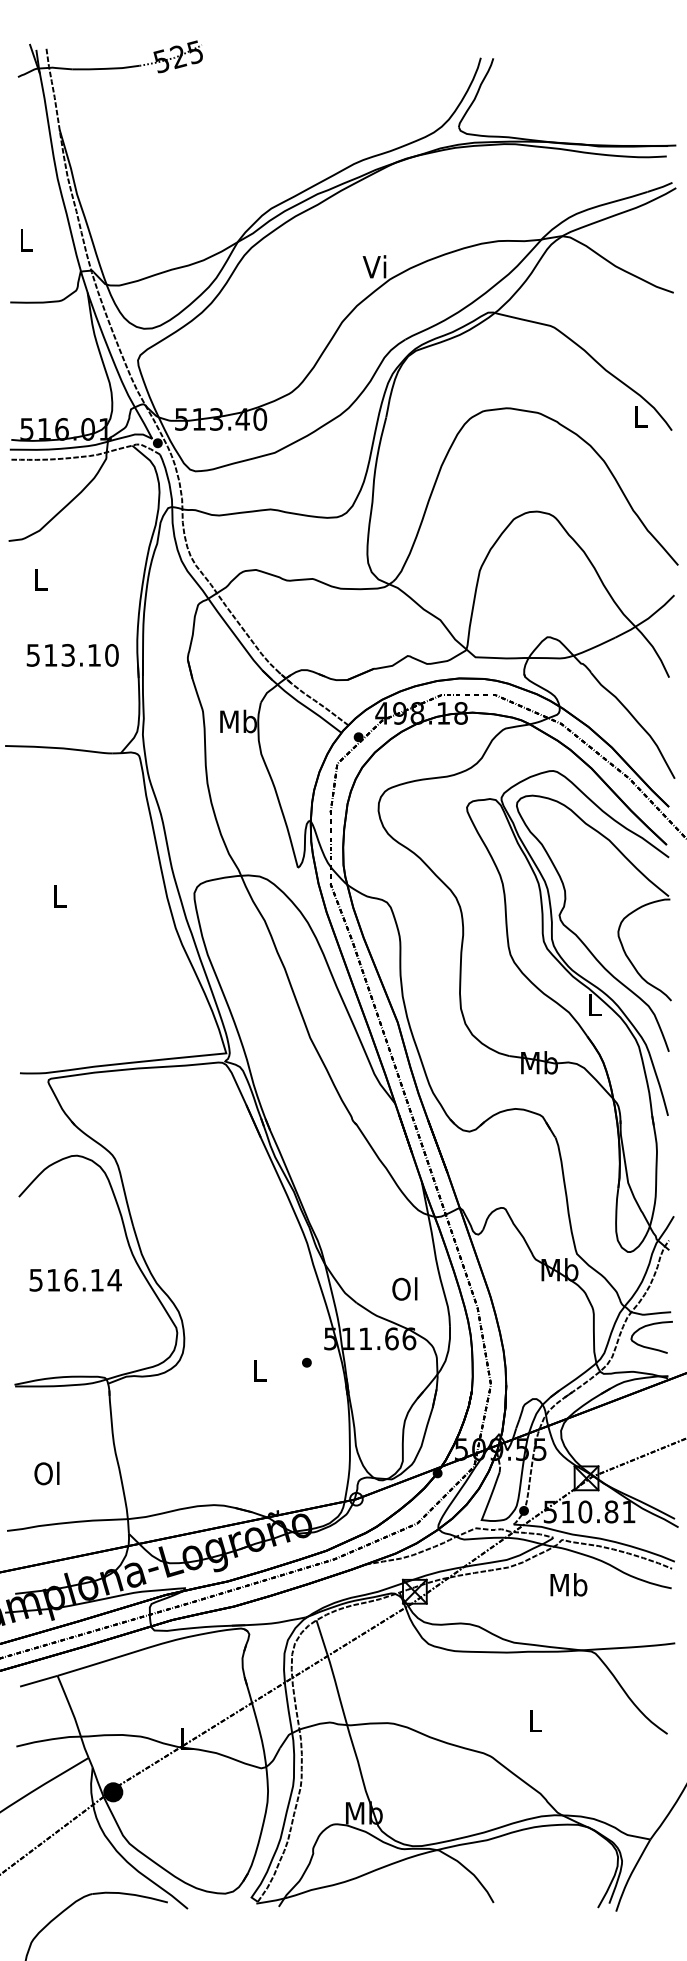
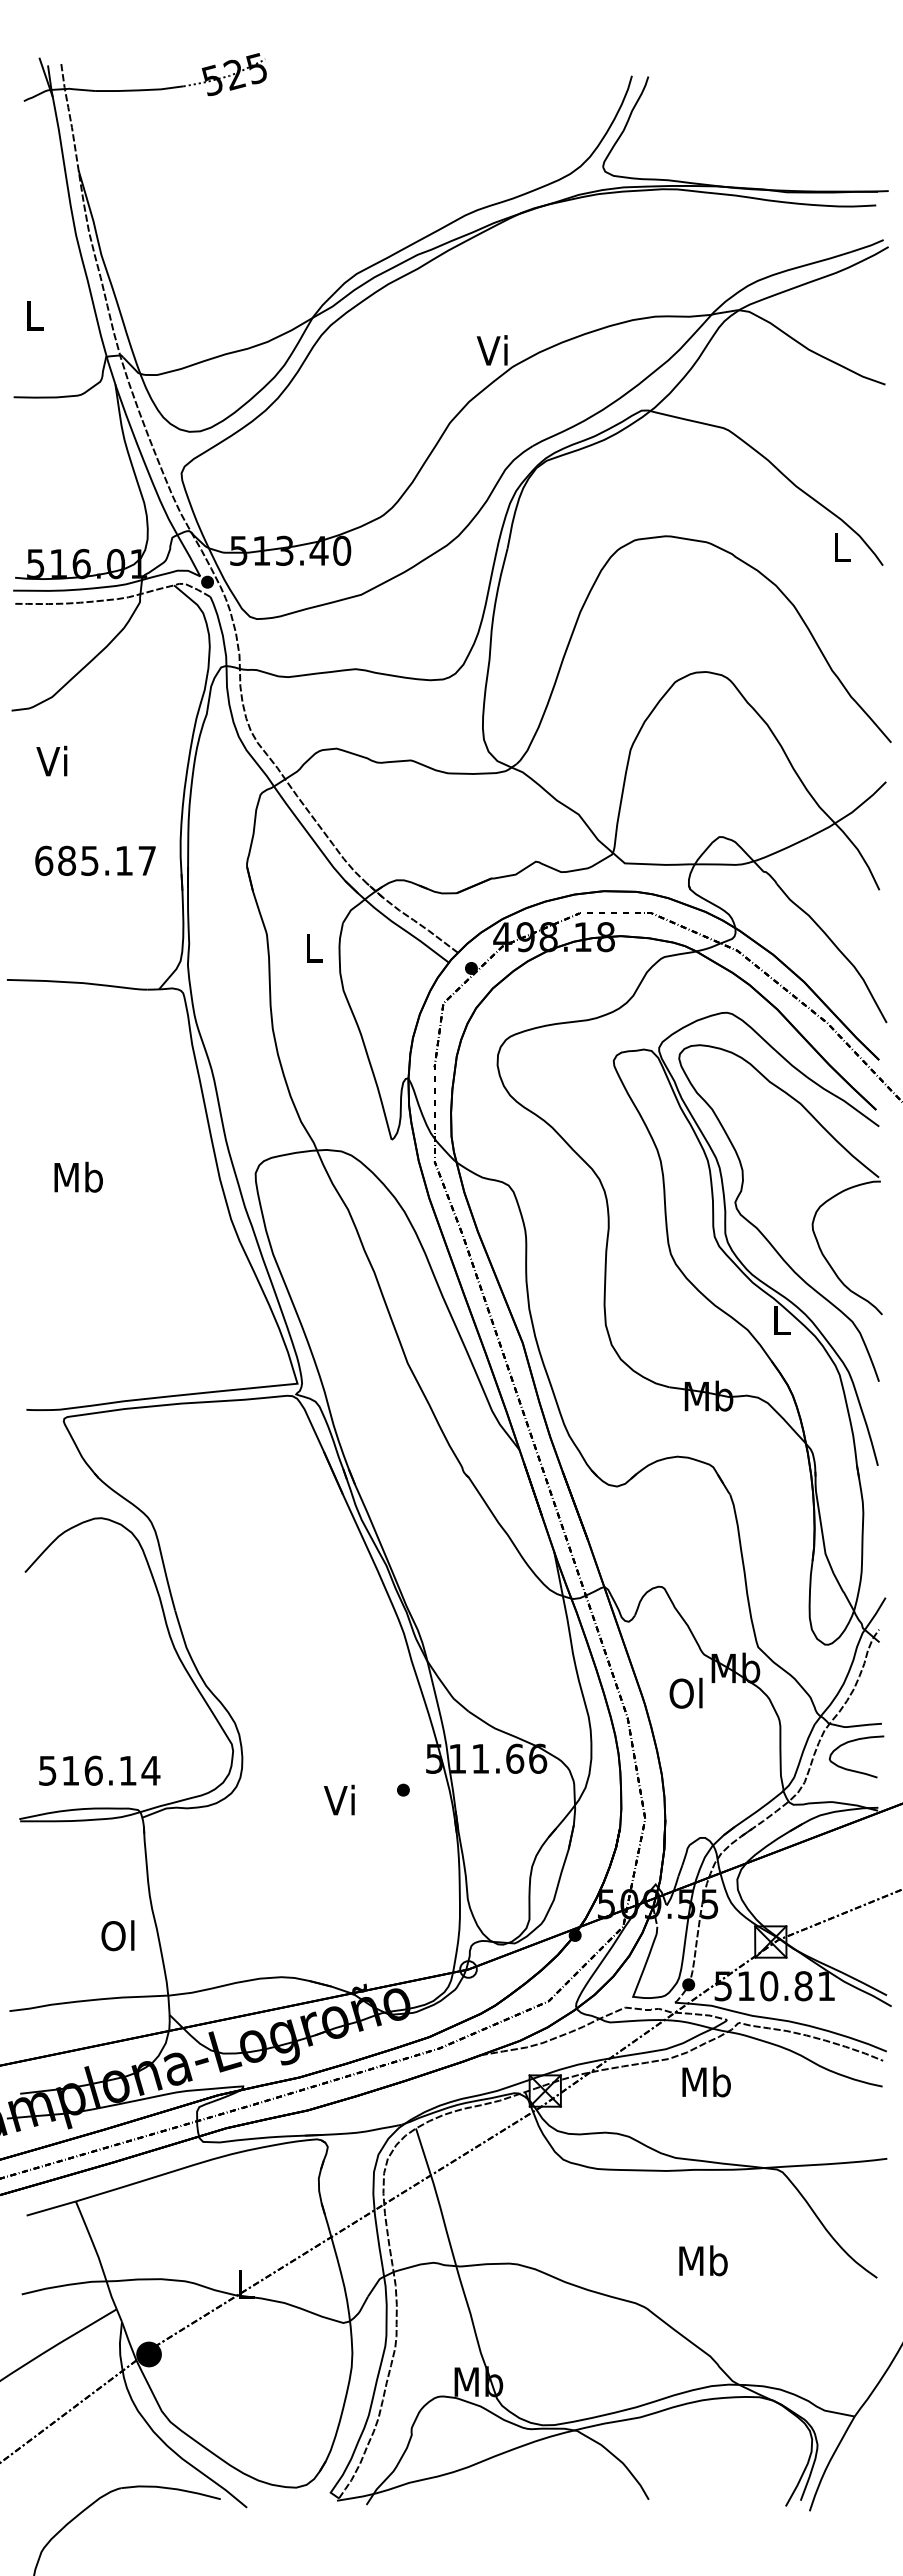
text: (39, 578) -> (51, 760), L -> Vi
text: (72, 655) -> (95, 860), 513.10 -> 685.17
text: (238, 721) -> (313, 947), Mb -> L
text: (59, 895) -> (78, 1176), L -> Mb
text: (75, 1280) -> (99, 1770), moved
text: (404, 1288) -> (685, 1692), moved
text: (257, 1369) -> (338, 1799), L -> Vi
text: (46, 1473) -> (117, 1935), moved
text: (568, 1584) -> (706, 2081), moved
text: (535, 1720) -> (703, 2260), L -> Mb

